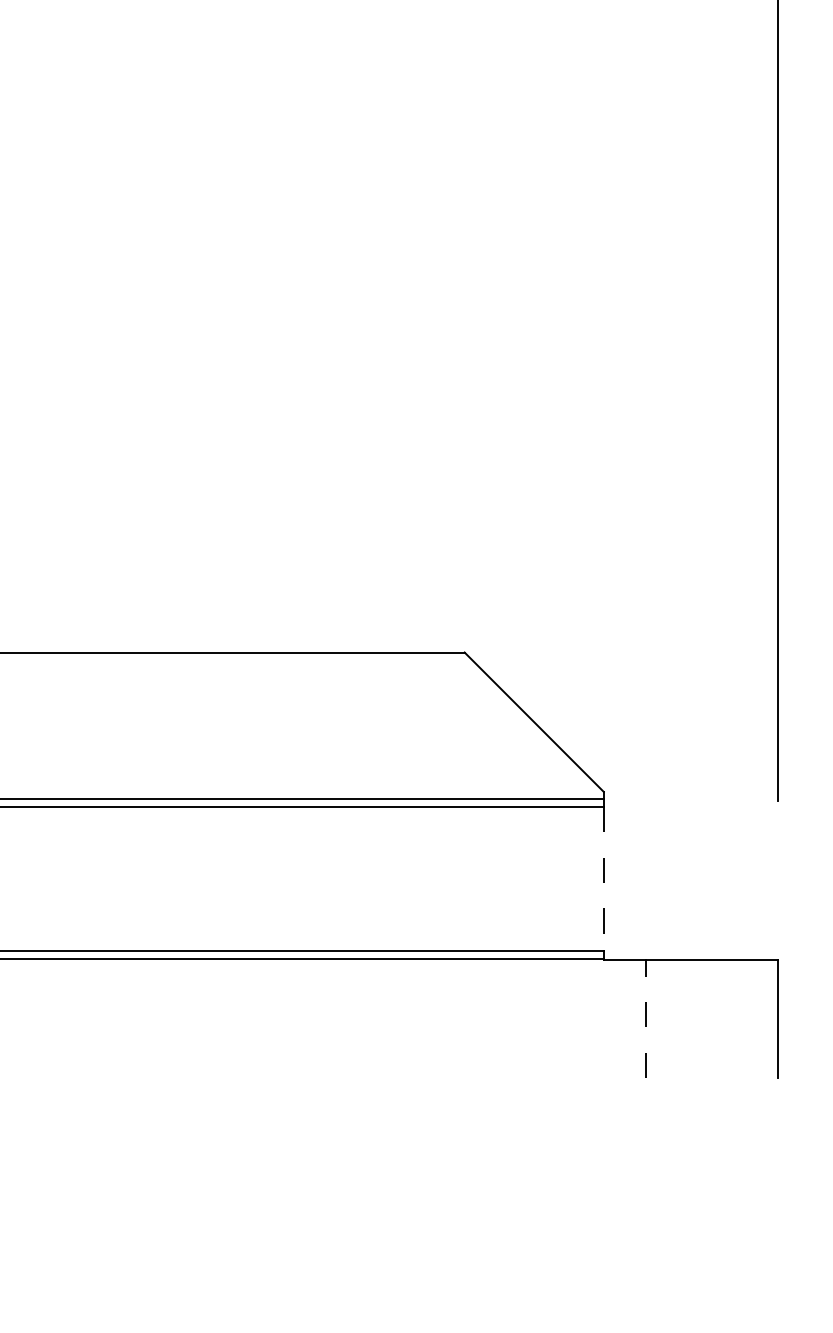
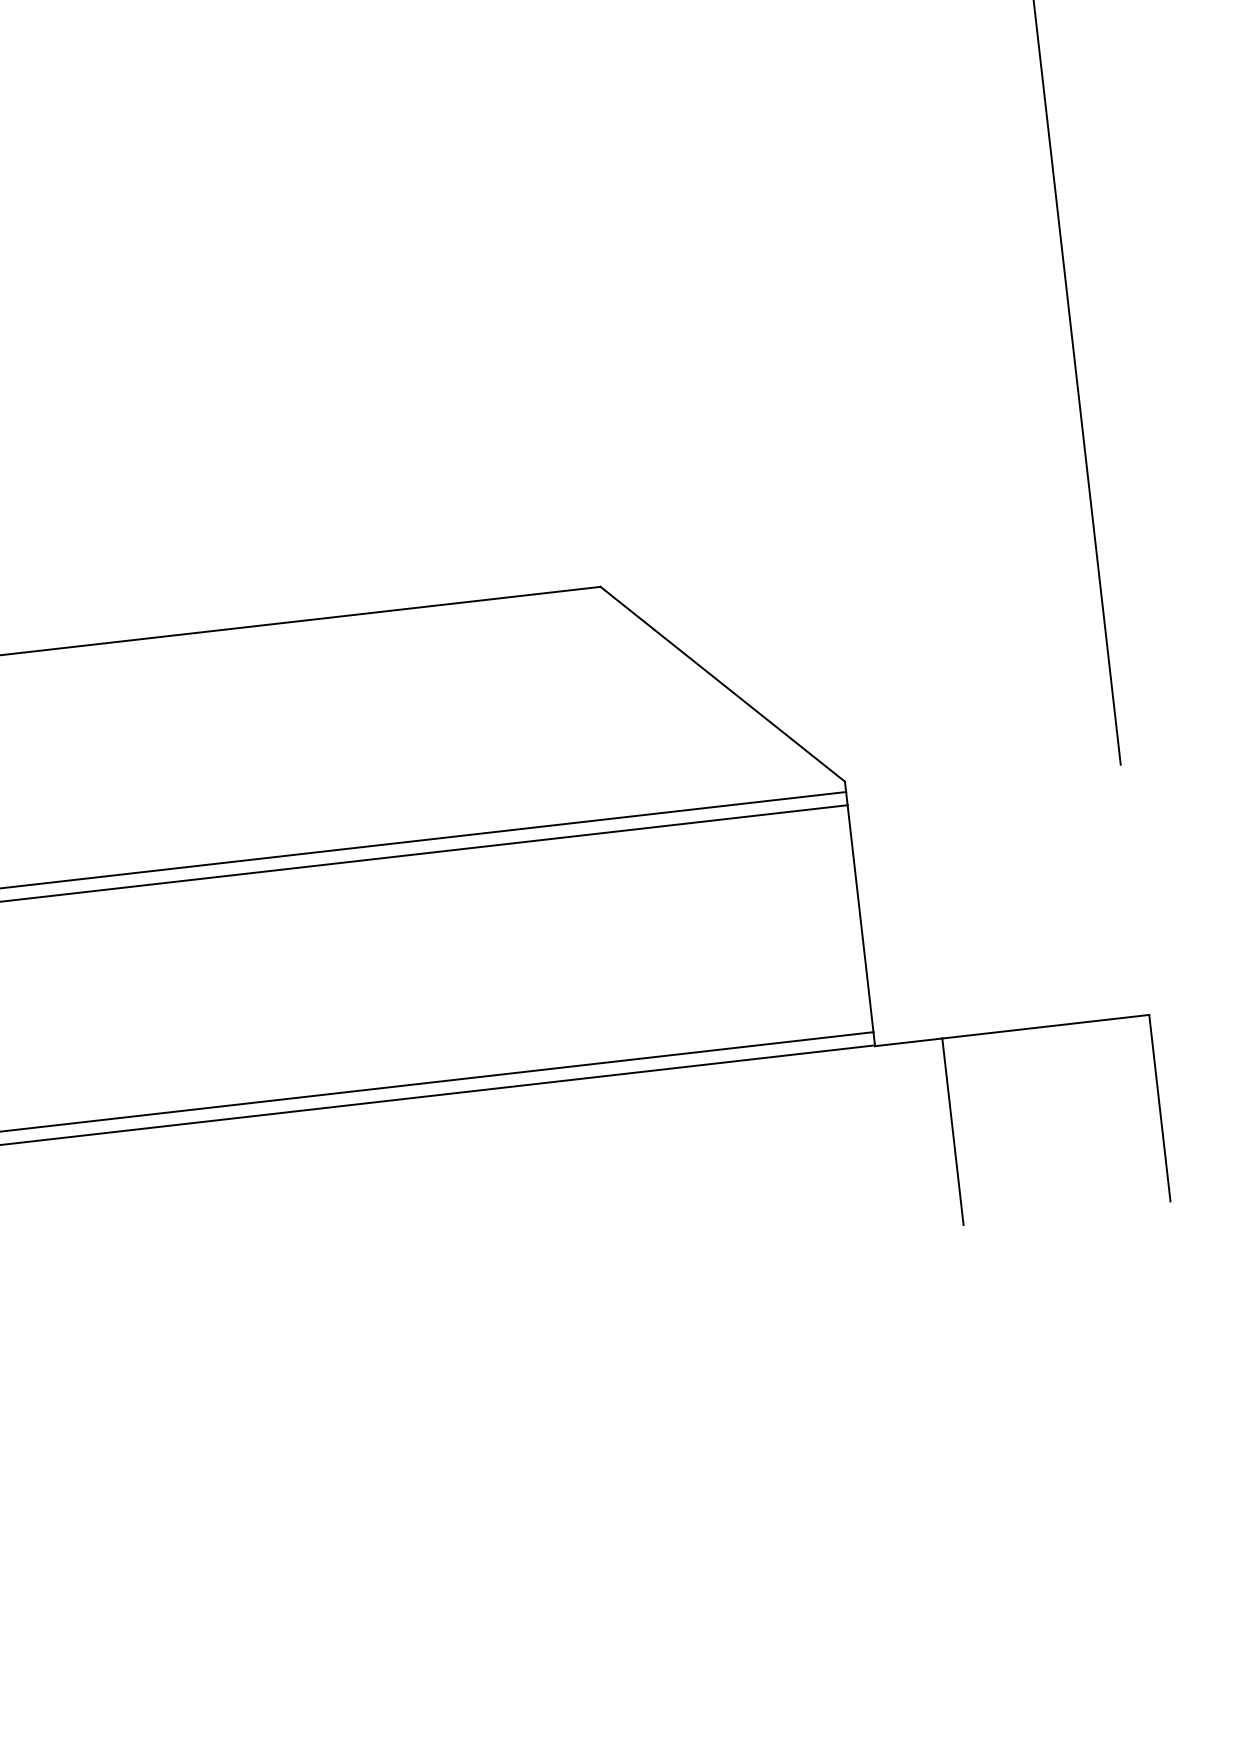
line: (603, 878) -> (860, 918), dashed -> solid
line: (646, 1018) -> (952, 1131), dashed -> solid

